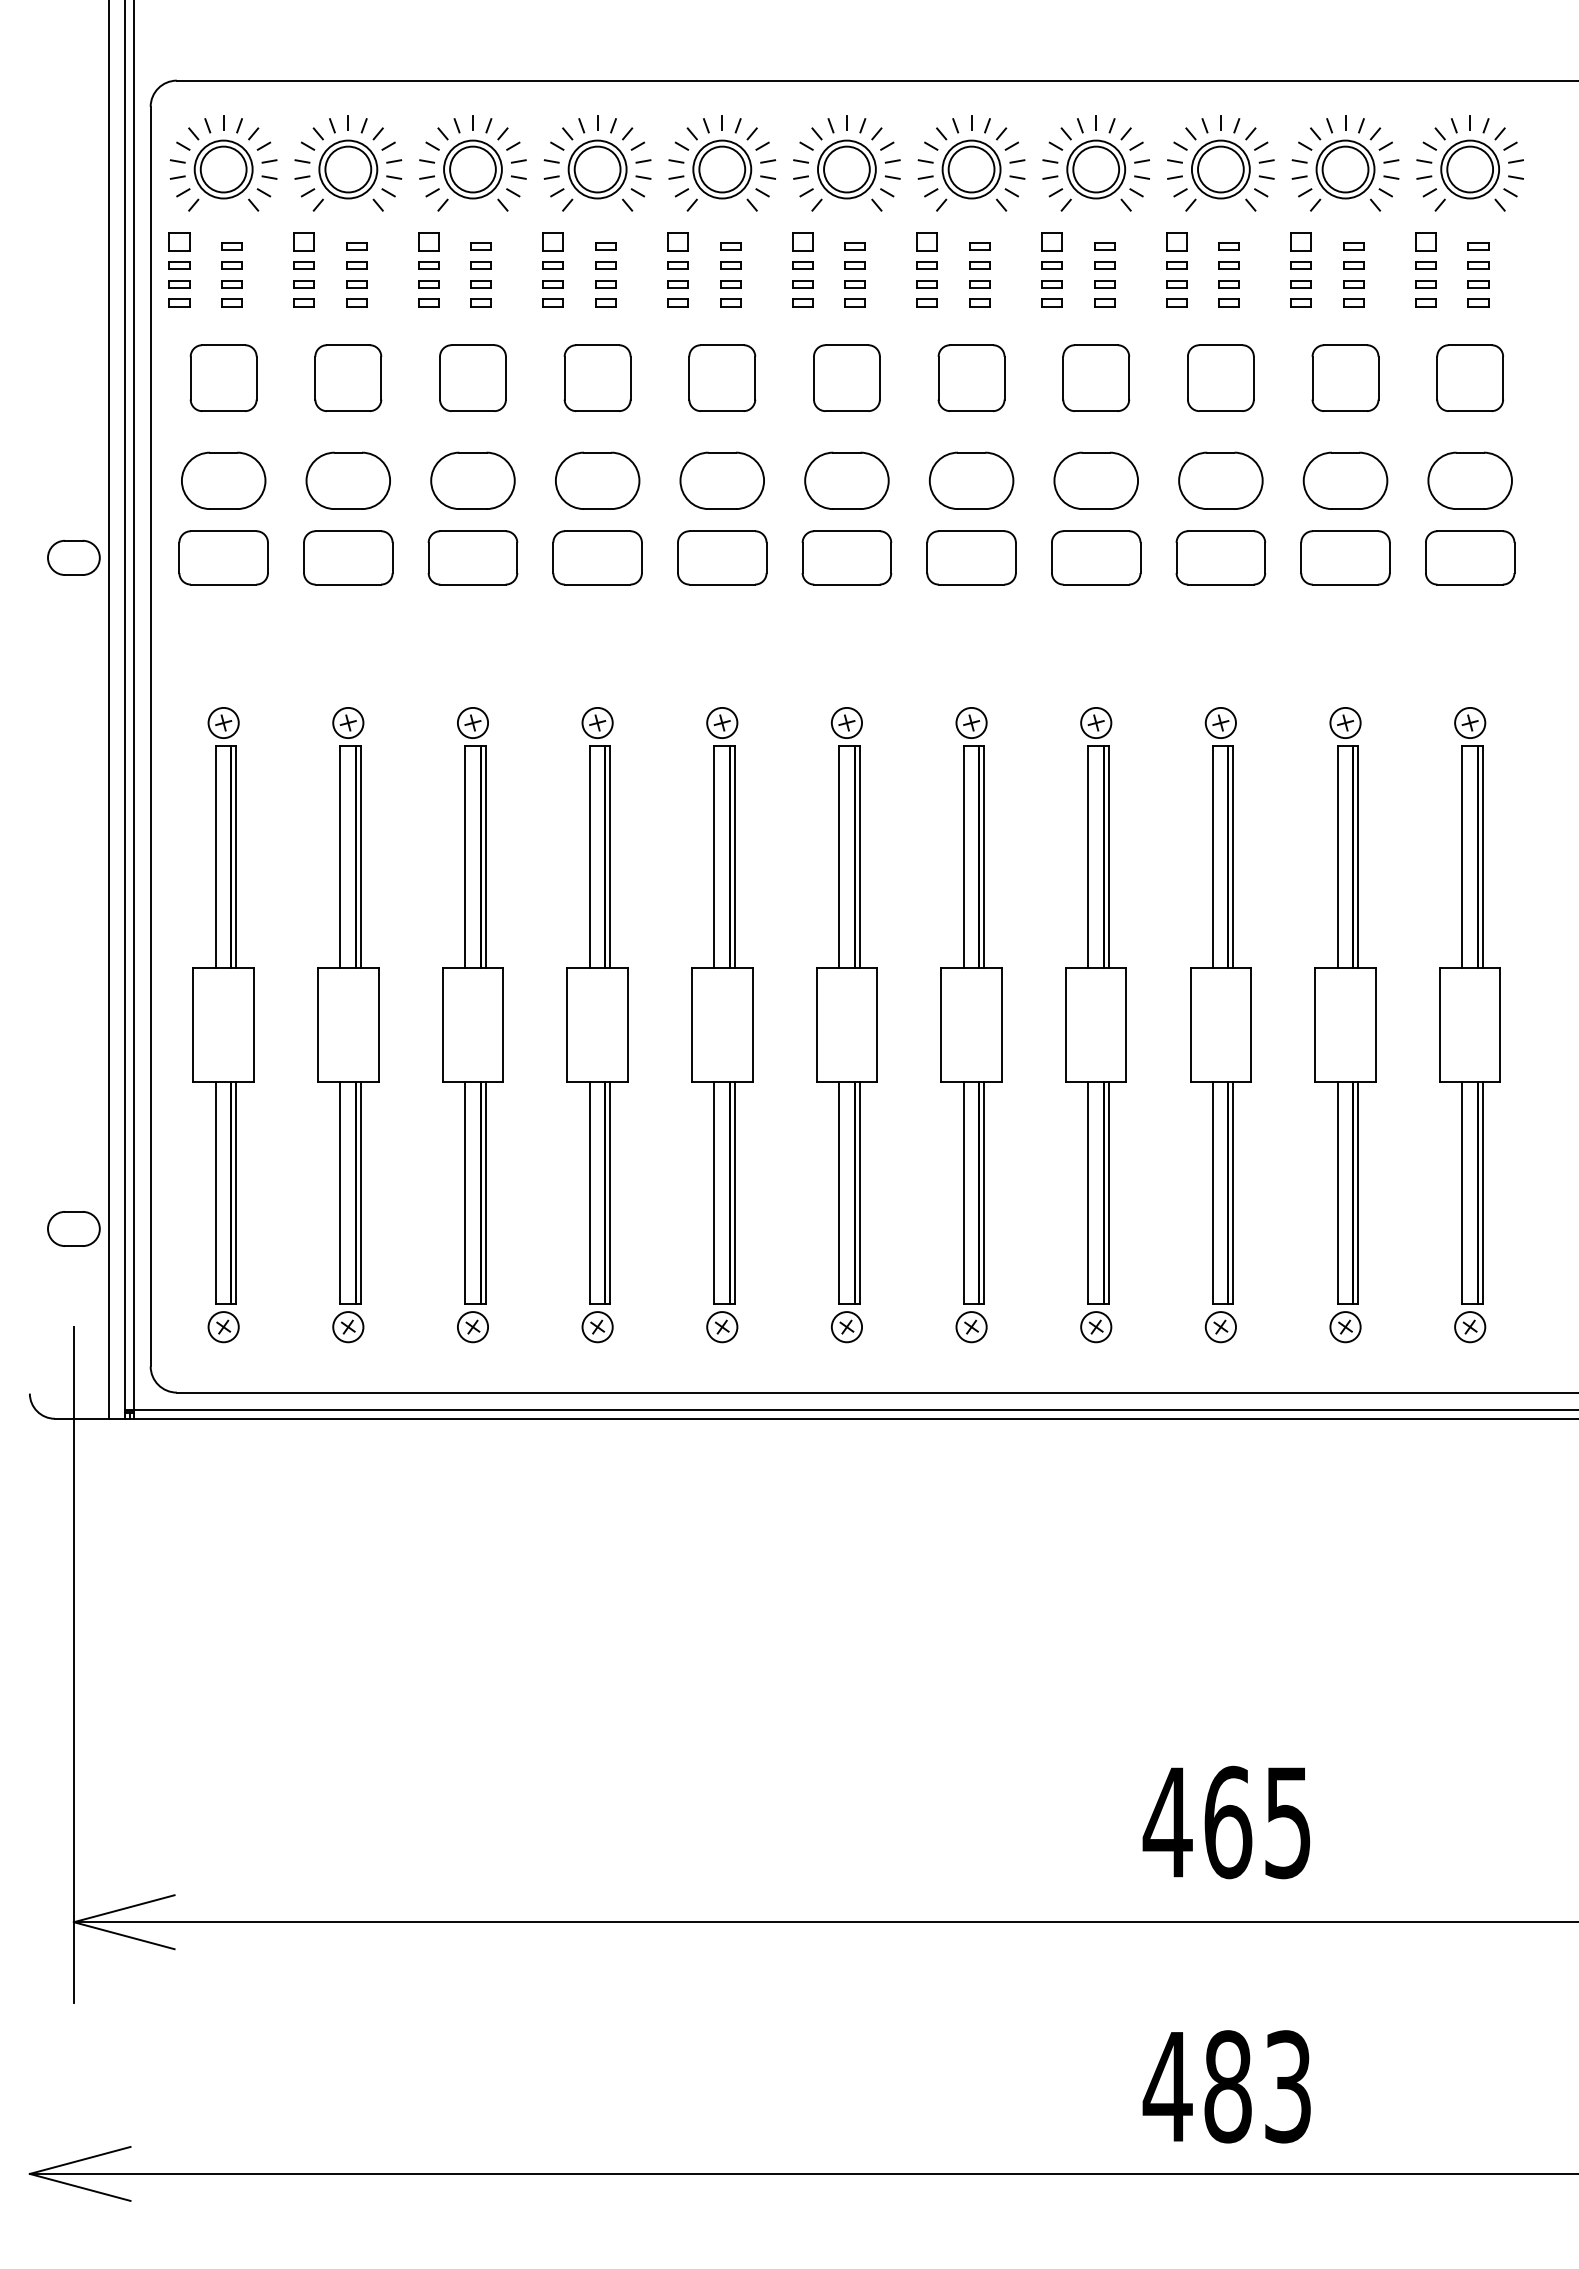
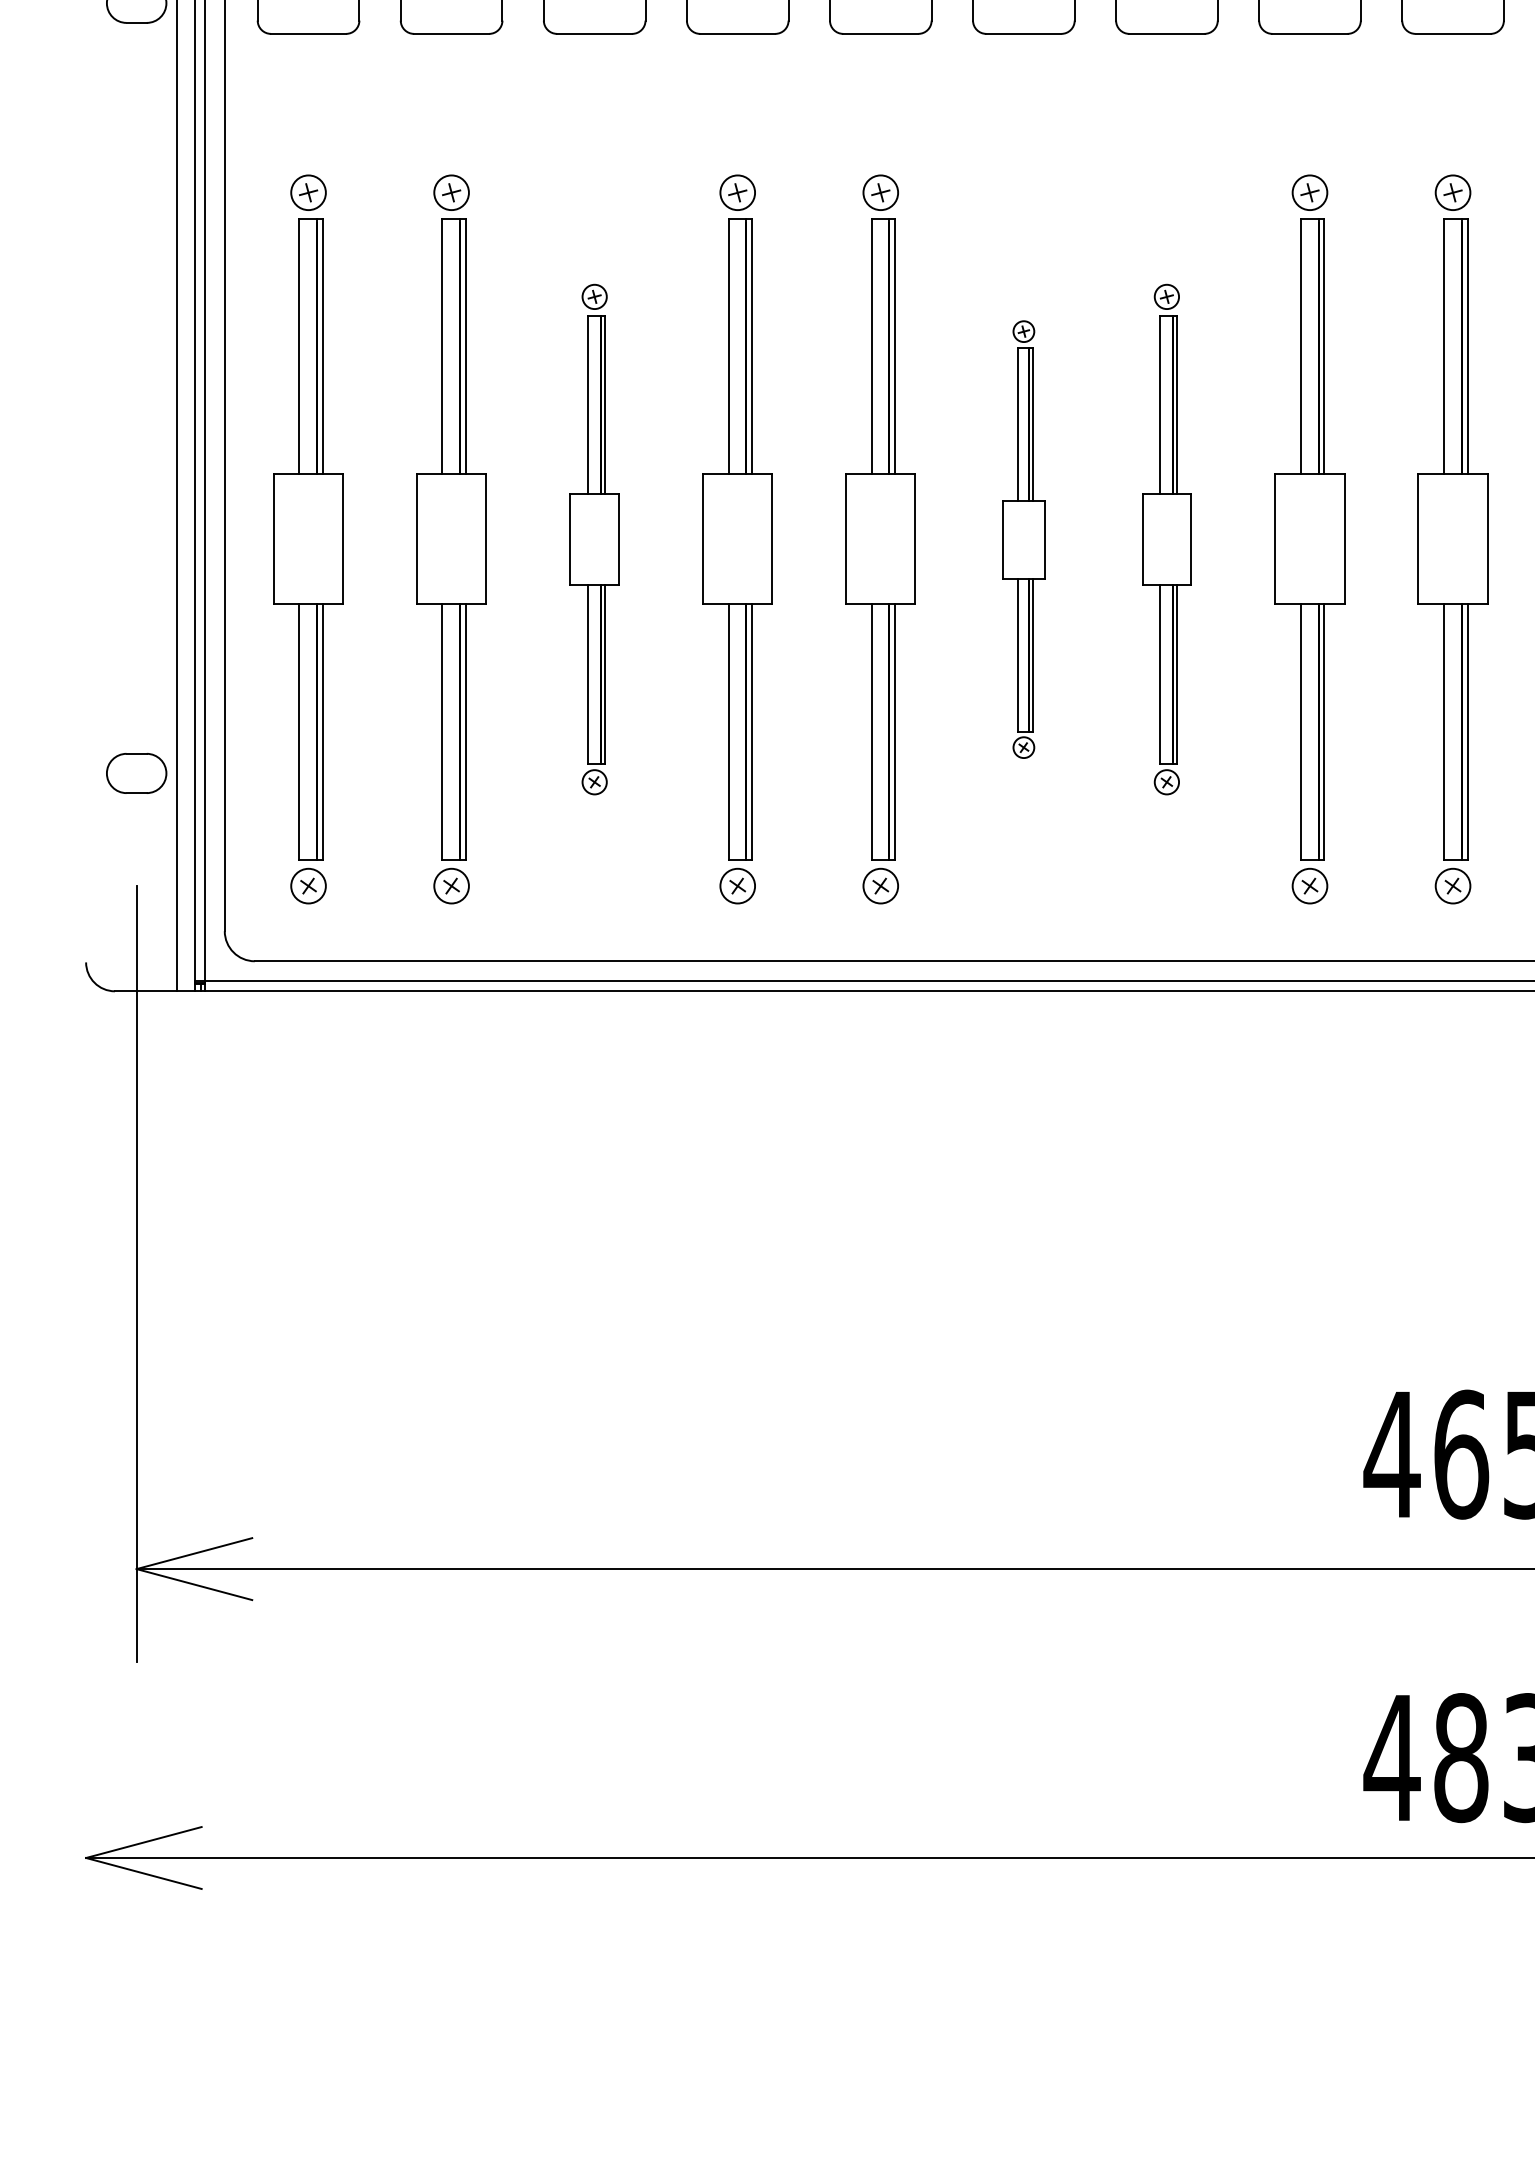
part: (472, 1025) -> (594, 539), size x0.7
part: (846, 1025) -> (1023, 539), size x0.6
part: (971, 1025) -> (1166, 539), size x0.7

